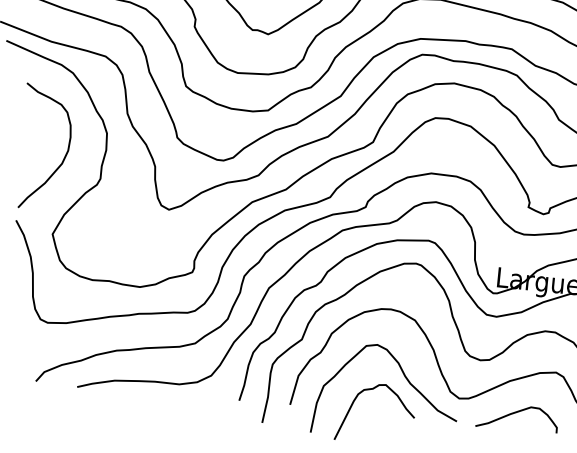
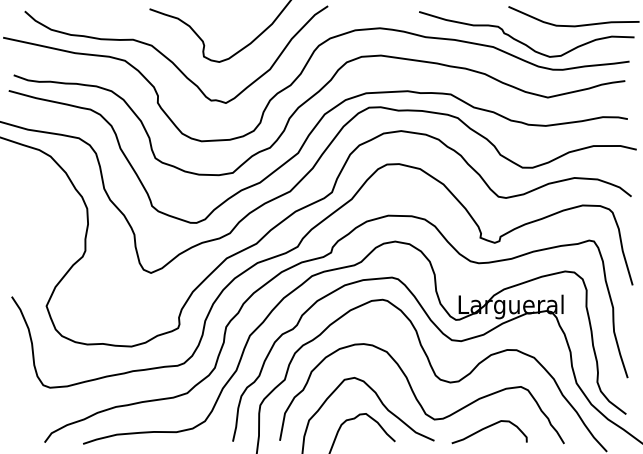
curve: (64, 155) -> (50, 232), removed

